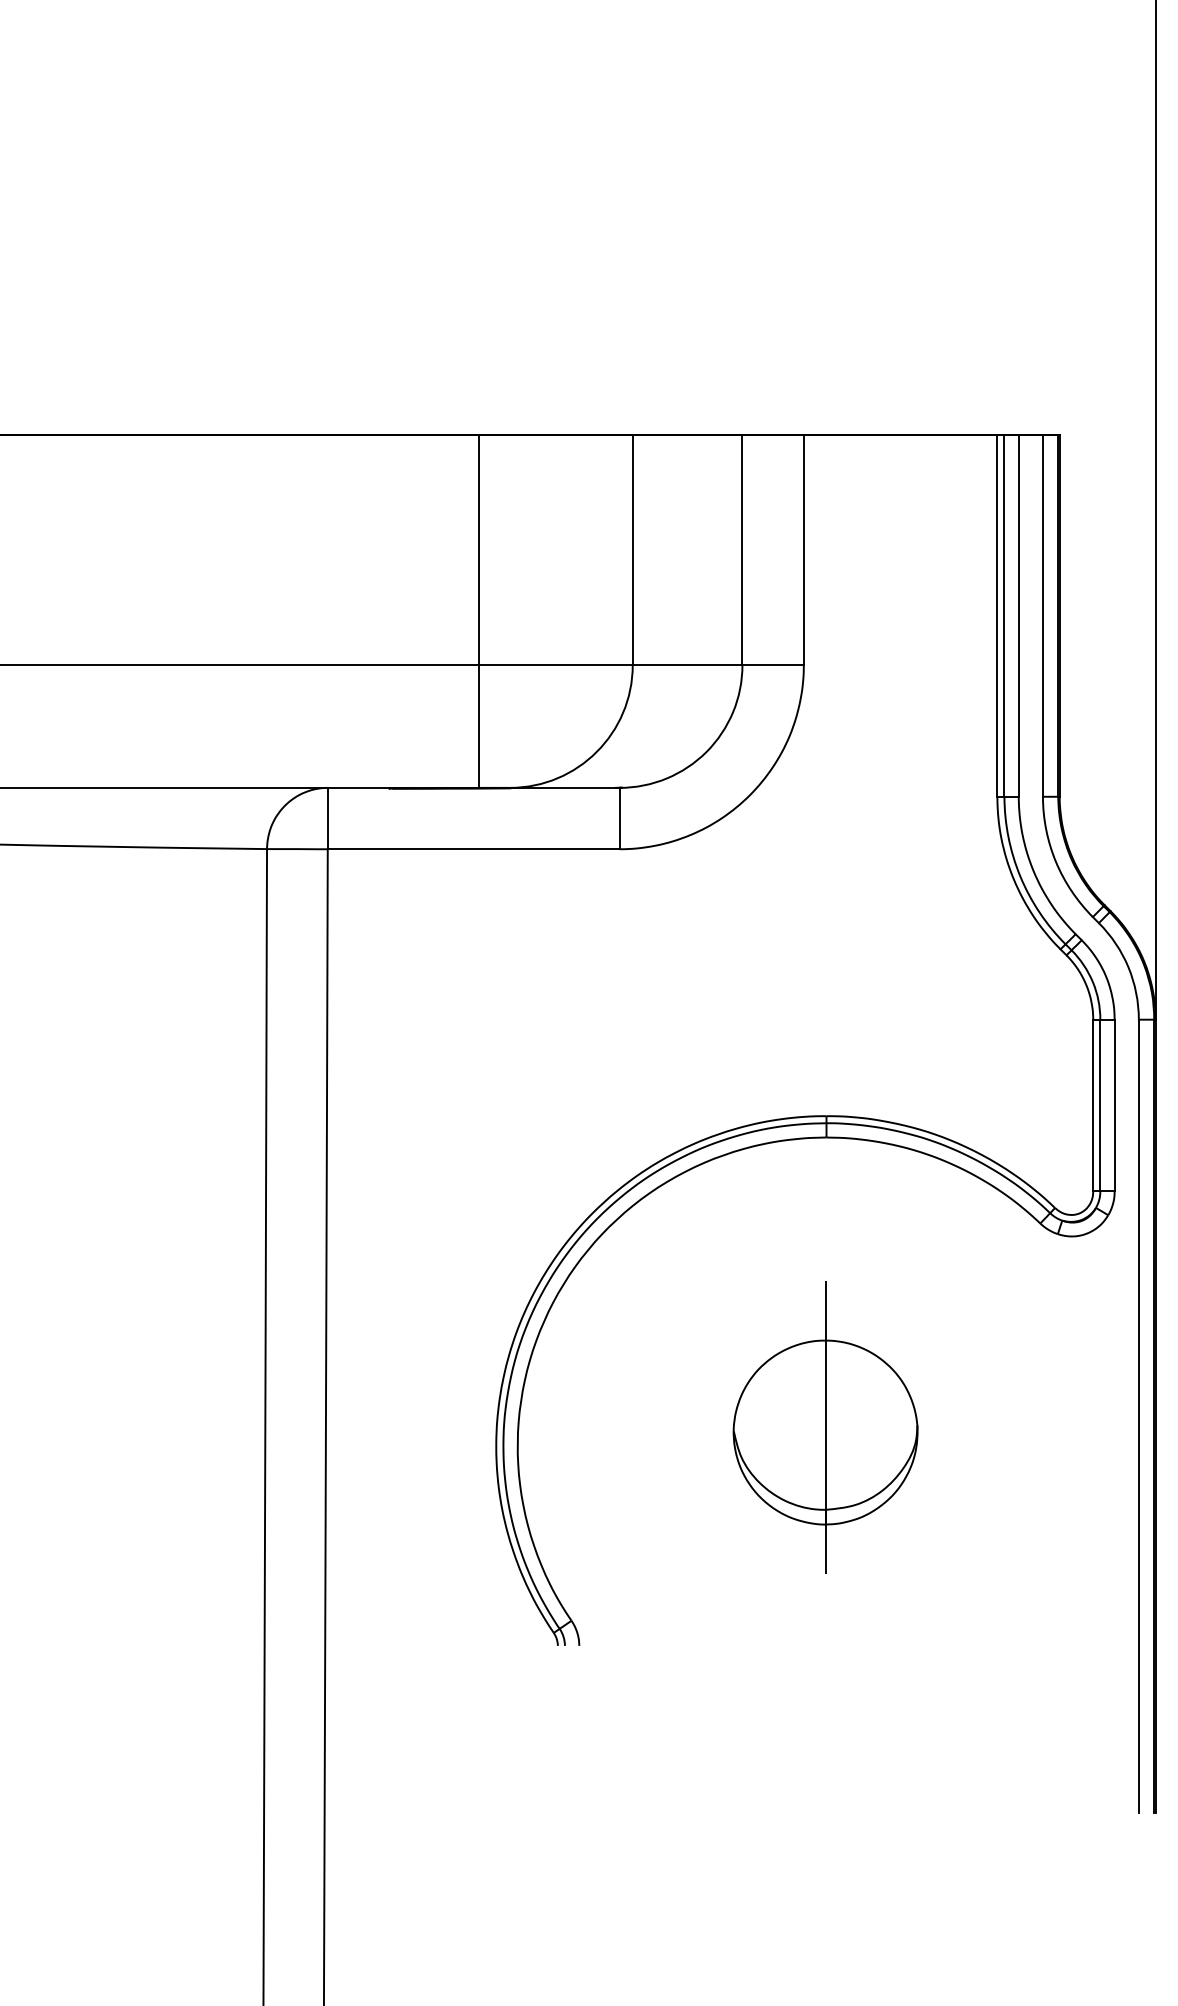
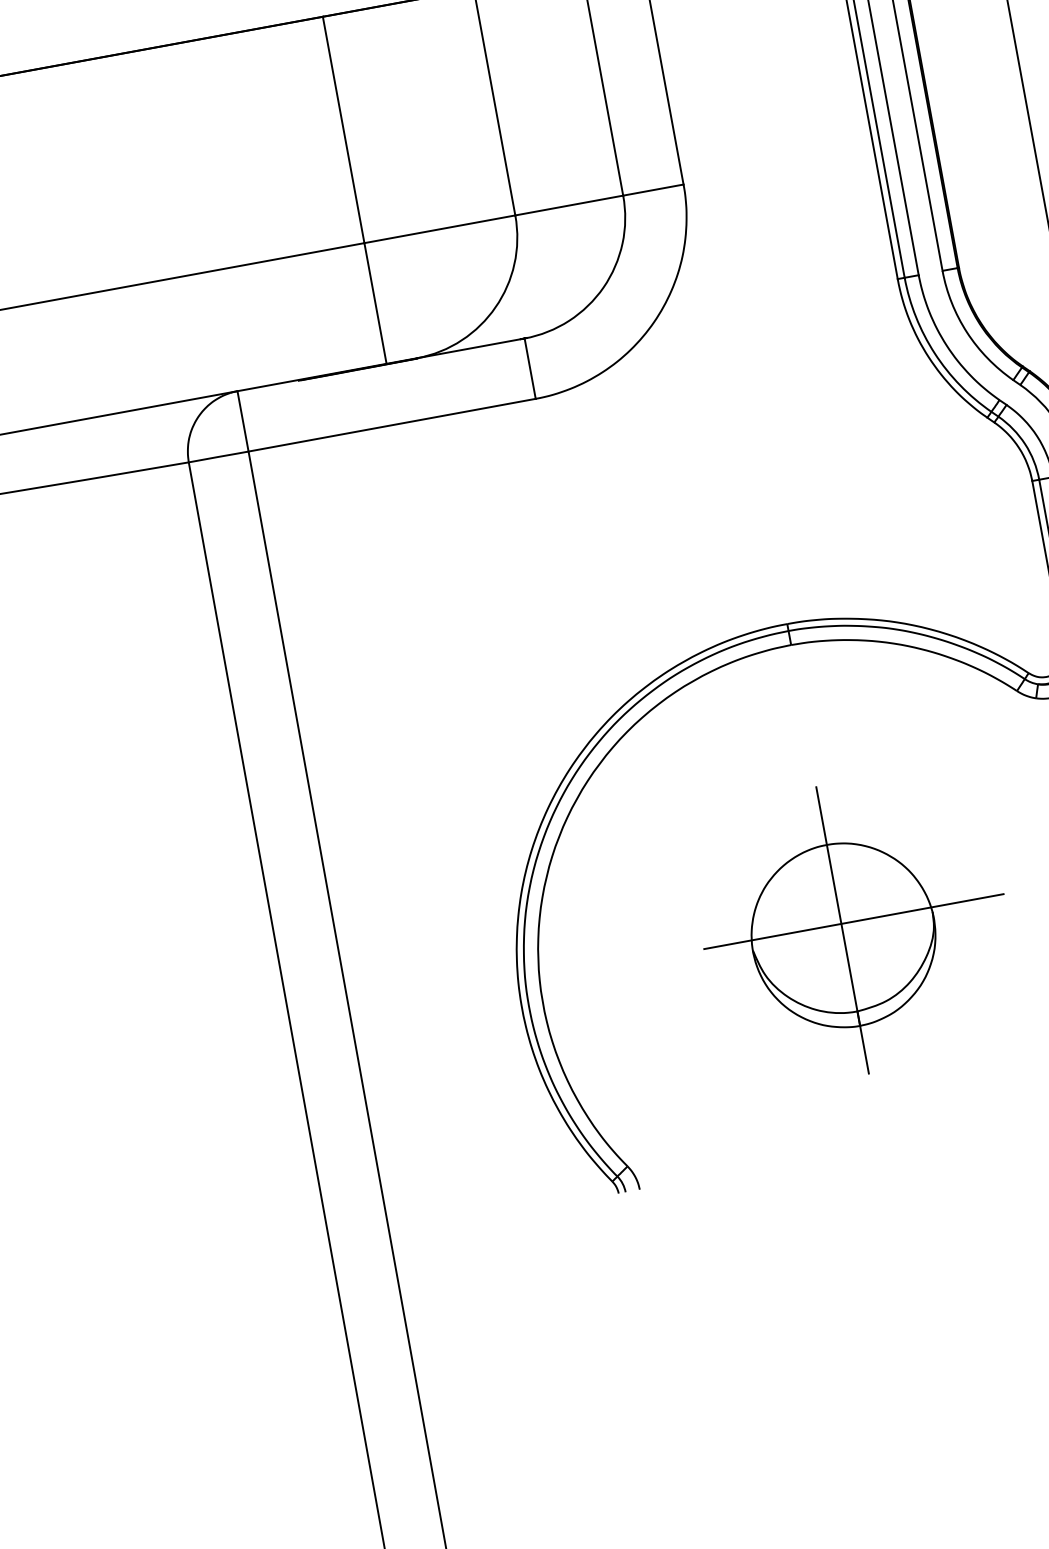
line: (838, 1420) -> (854, 921), added

